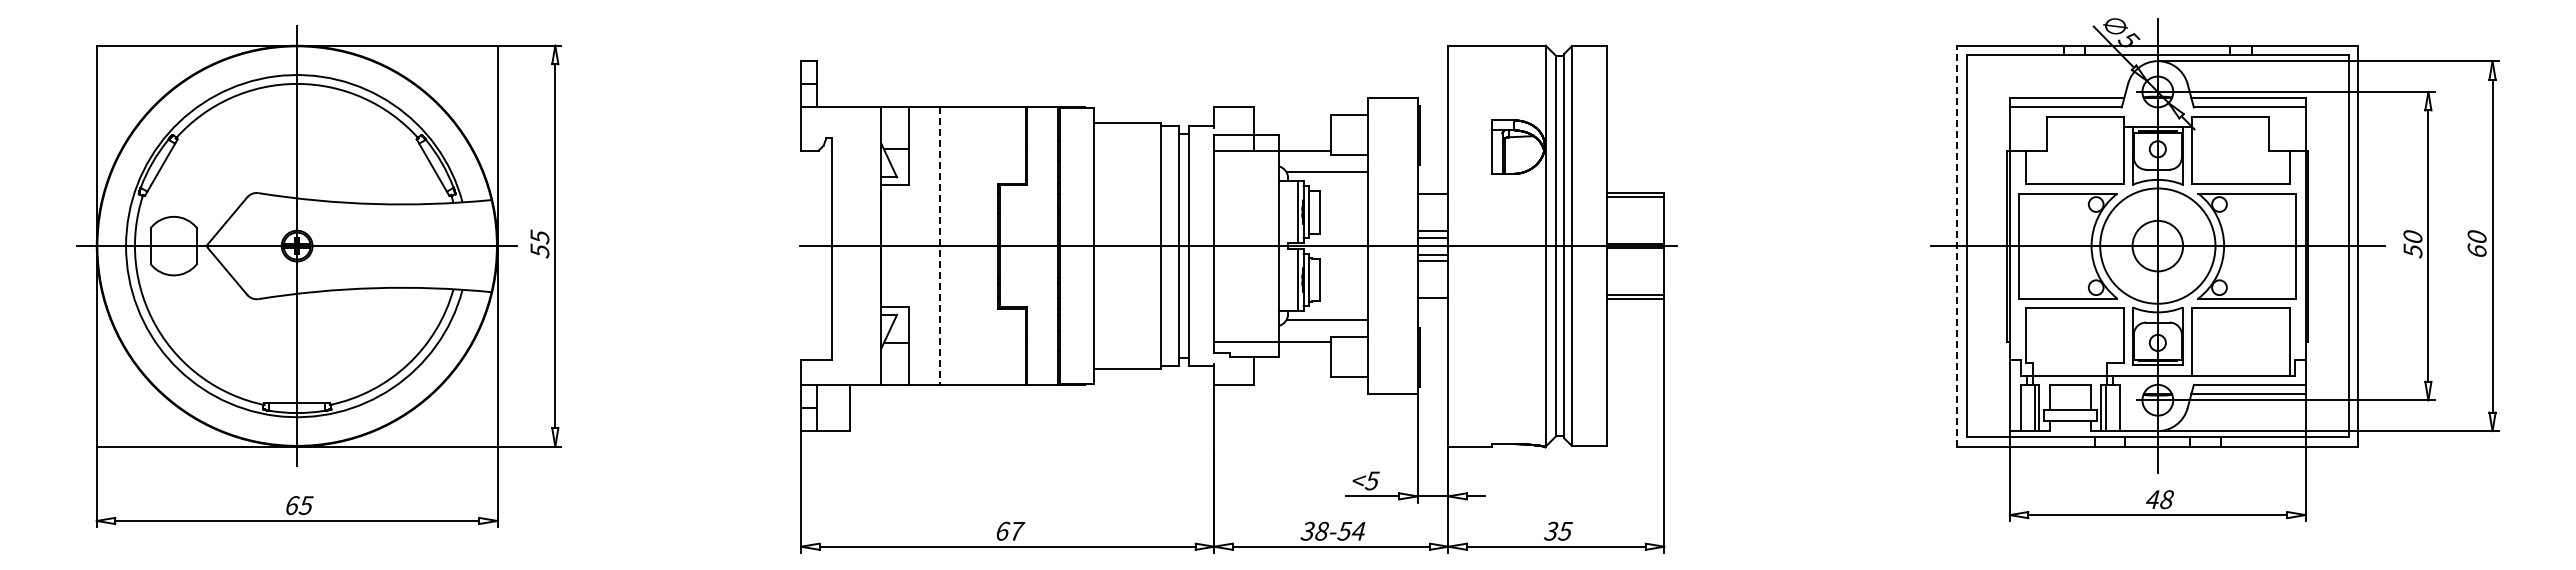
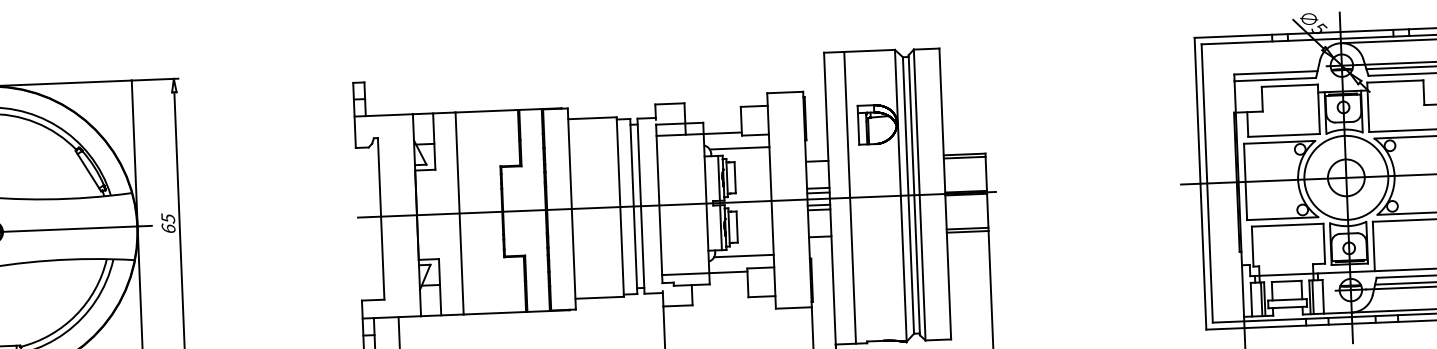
line: (1476, 245) -> (850, 197), added
line: (1957, 245) -> (1200, 183), dashed -> solid
line: (939, 246) -> (459, 213), dashed -> solid
text: (539, 250) -> (168, 228), 55 -> 65

